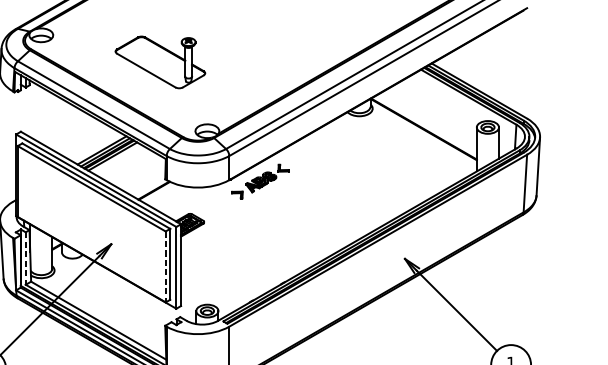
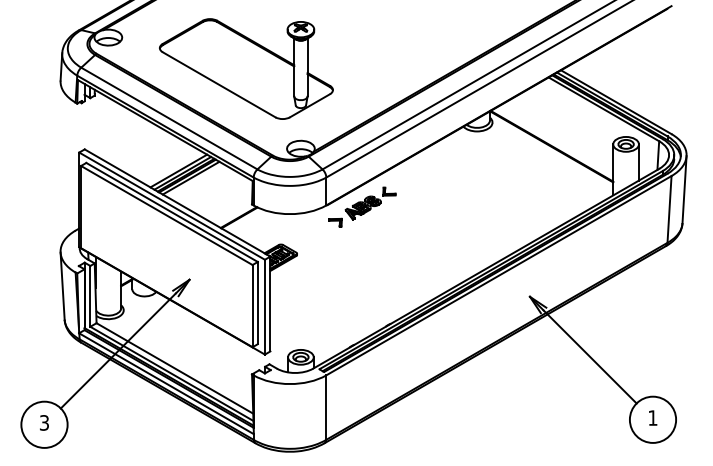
part: (160, 61) -> (246, 68), size x1.67
line: (25, 258) -> (90, 296), dashed -> solid
line: (165, 267) -> (252, 306), dashed -> solid

